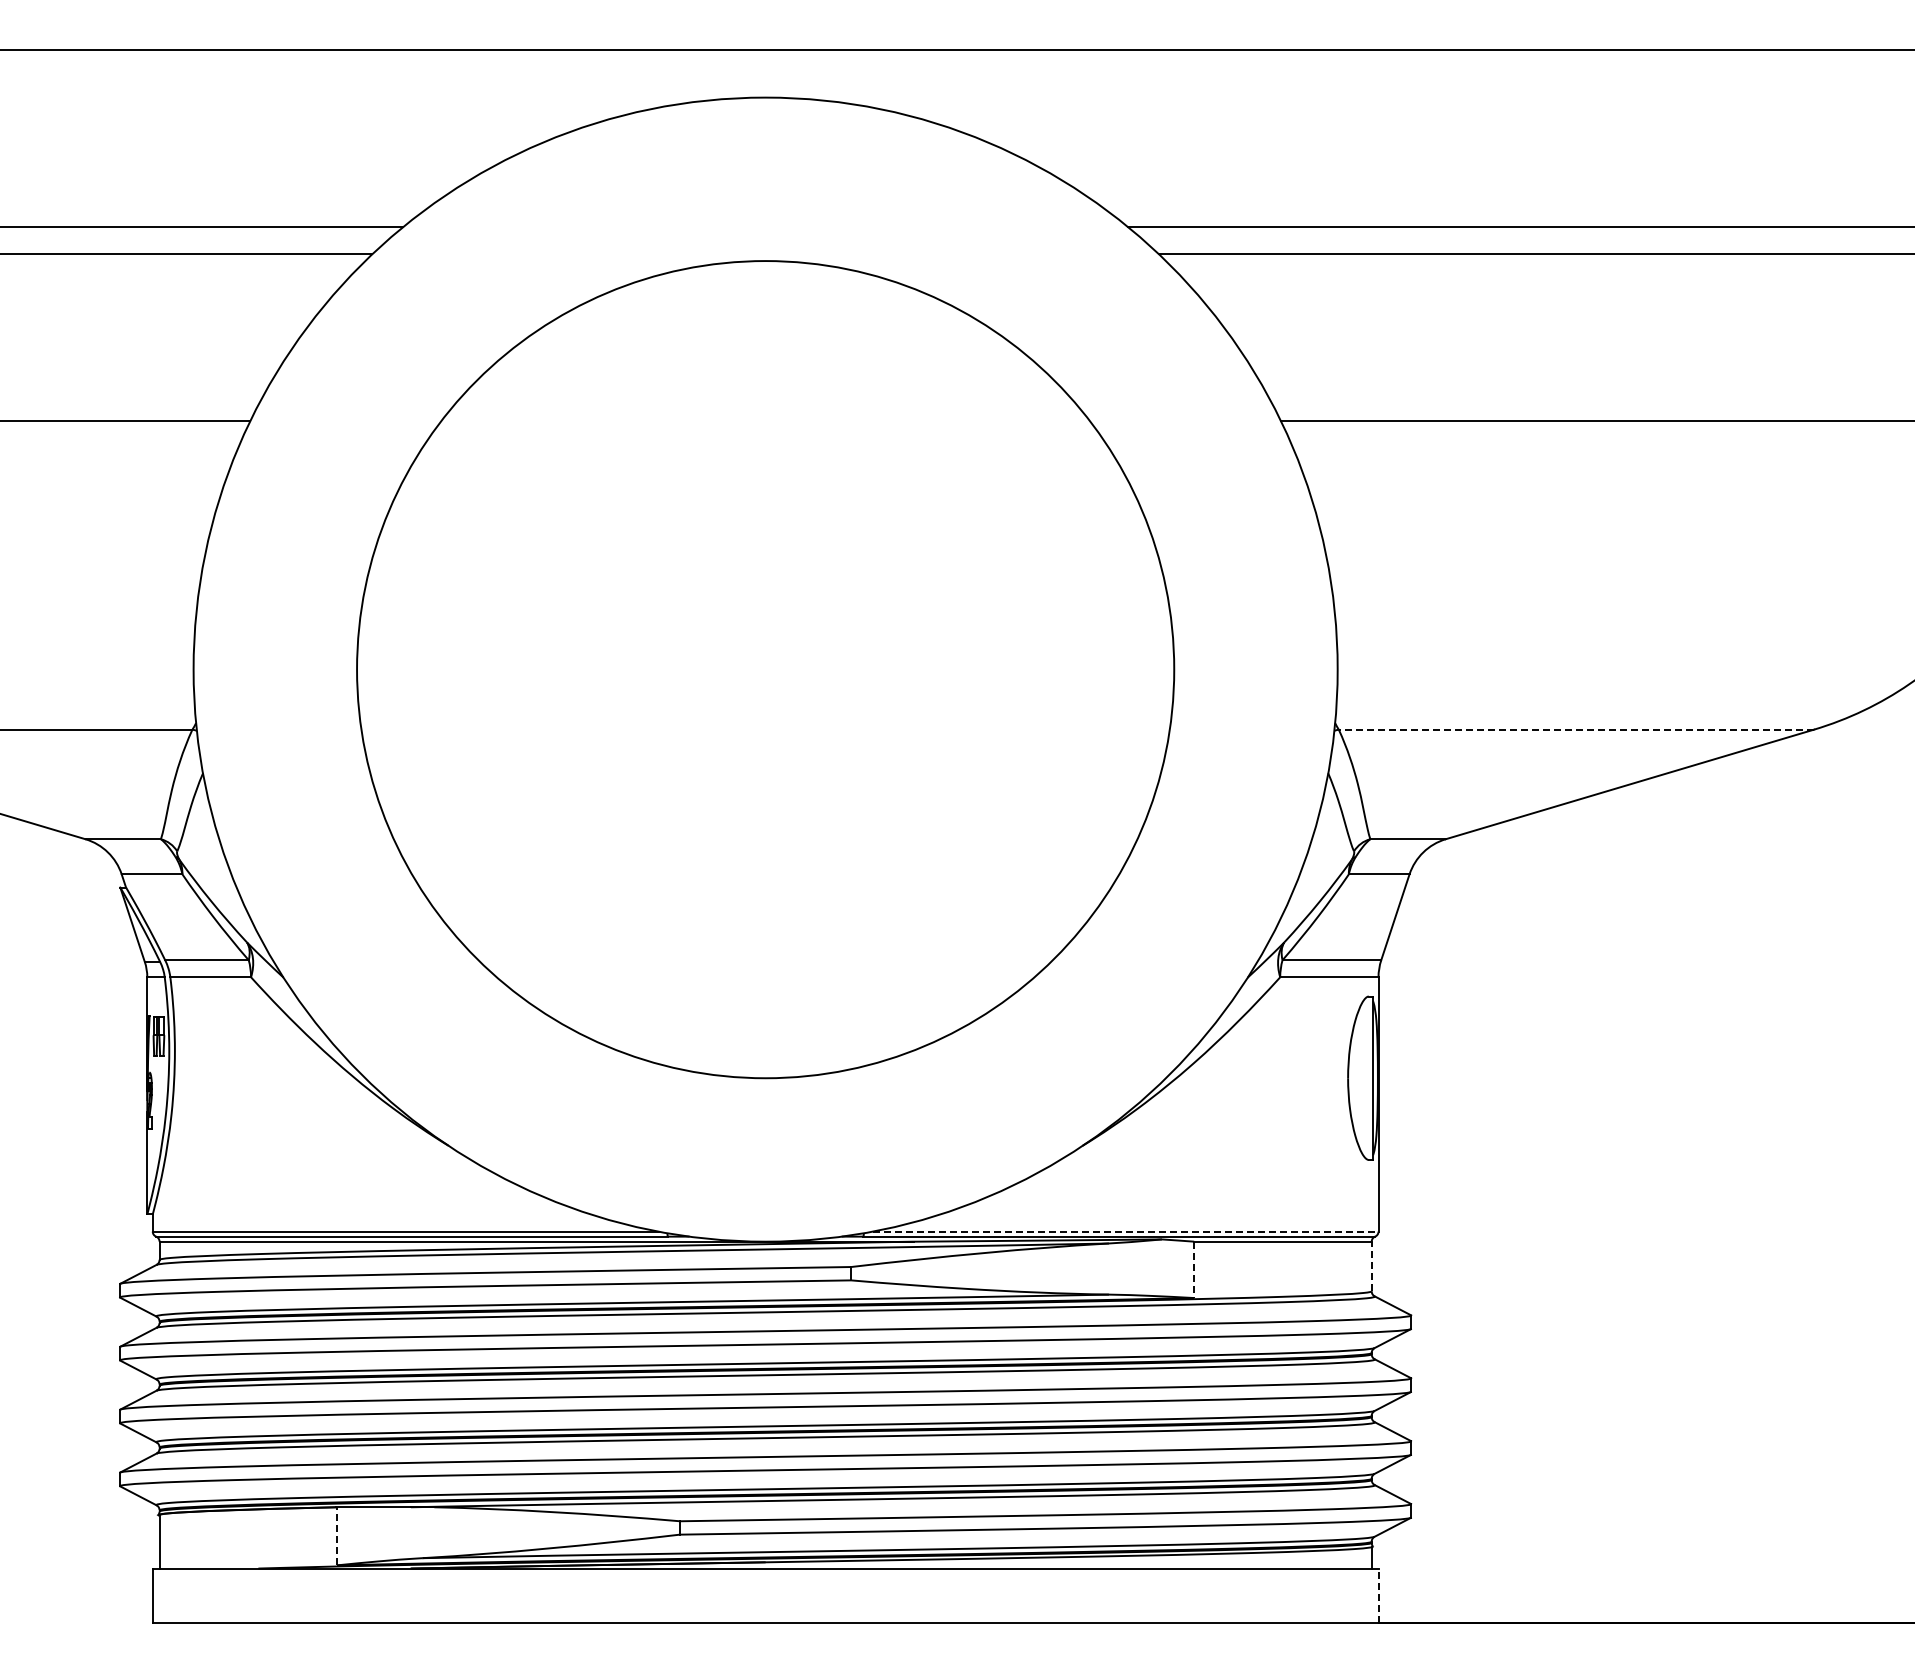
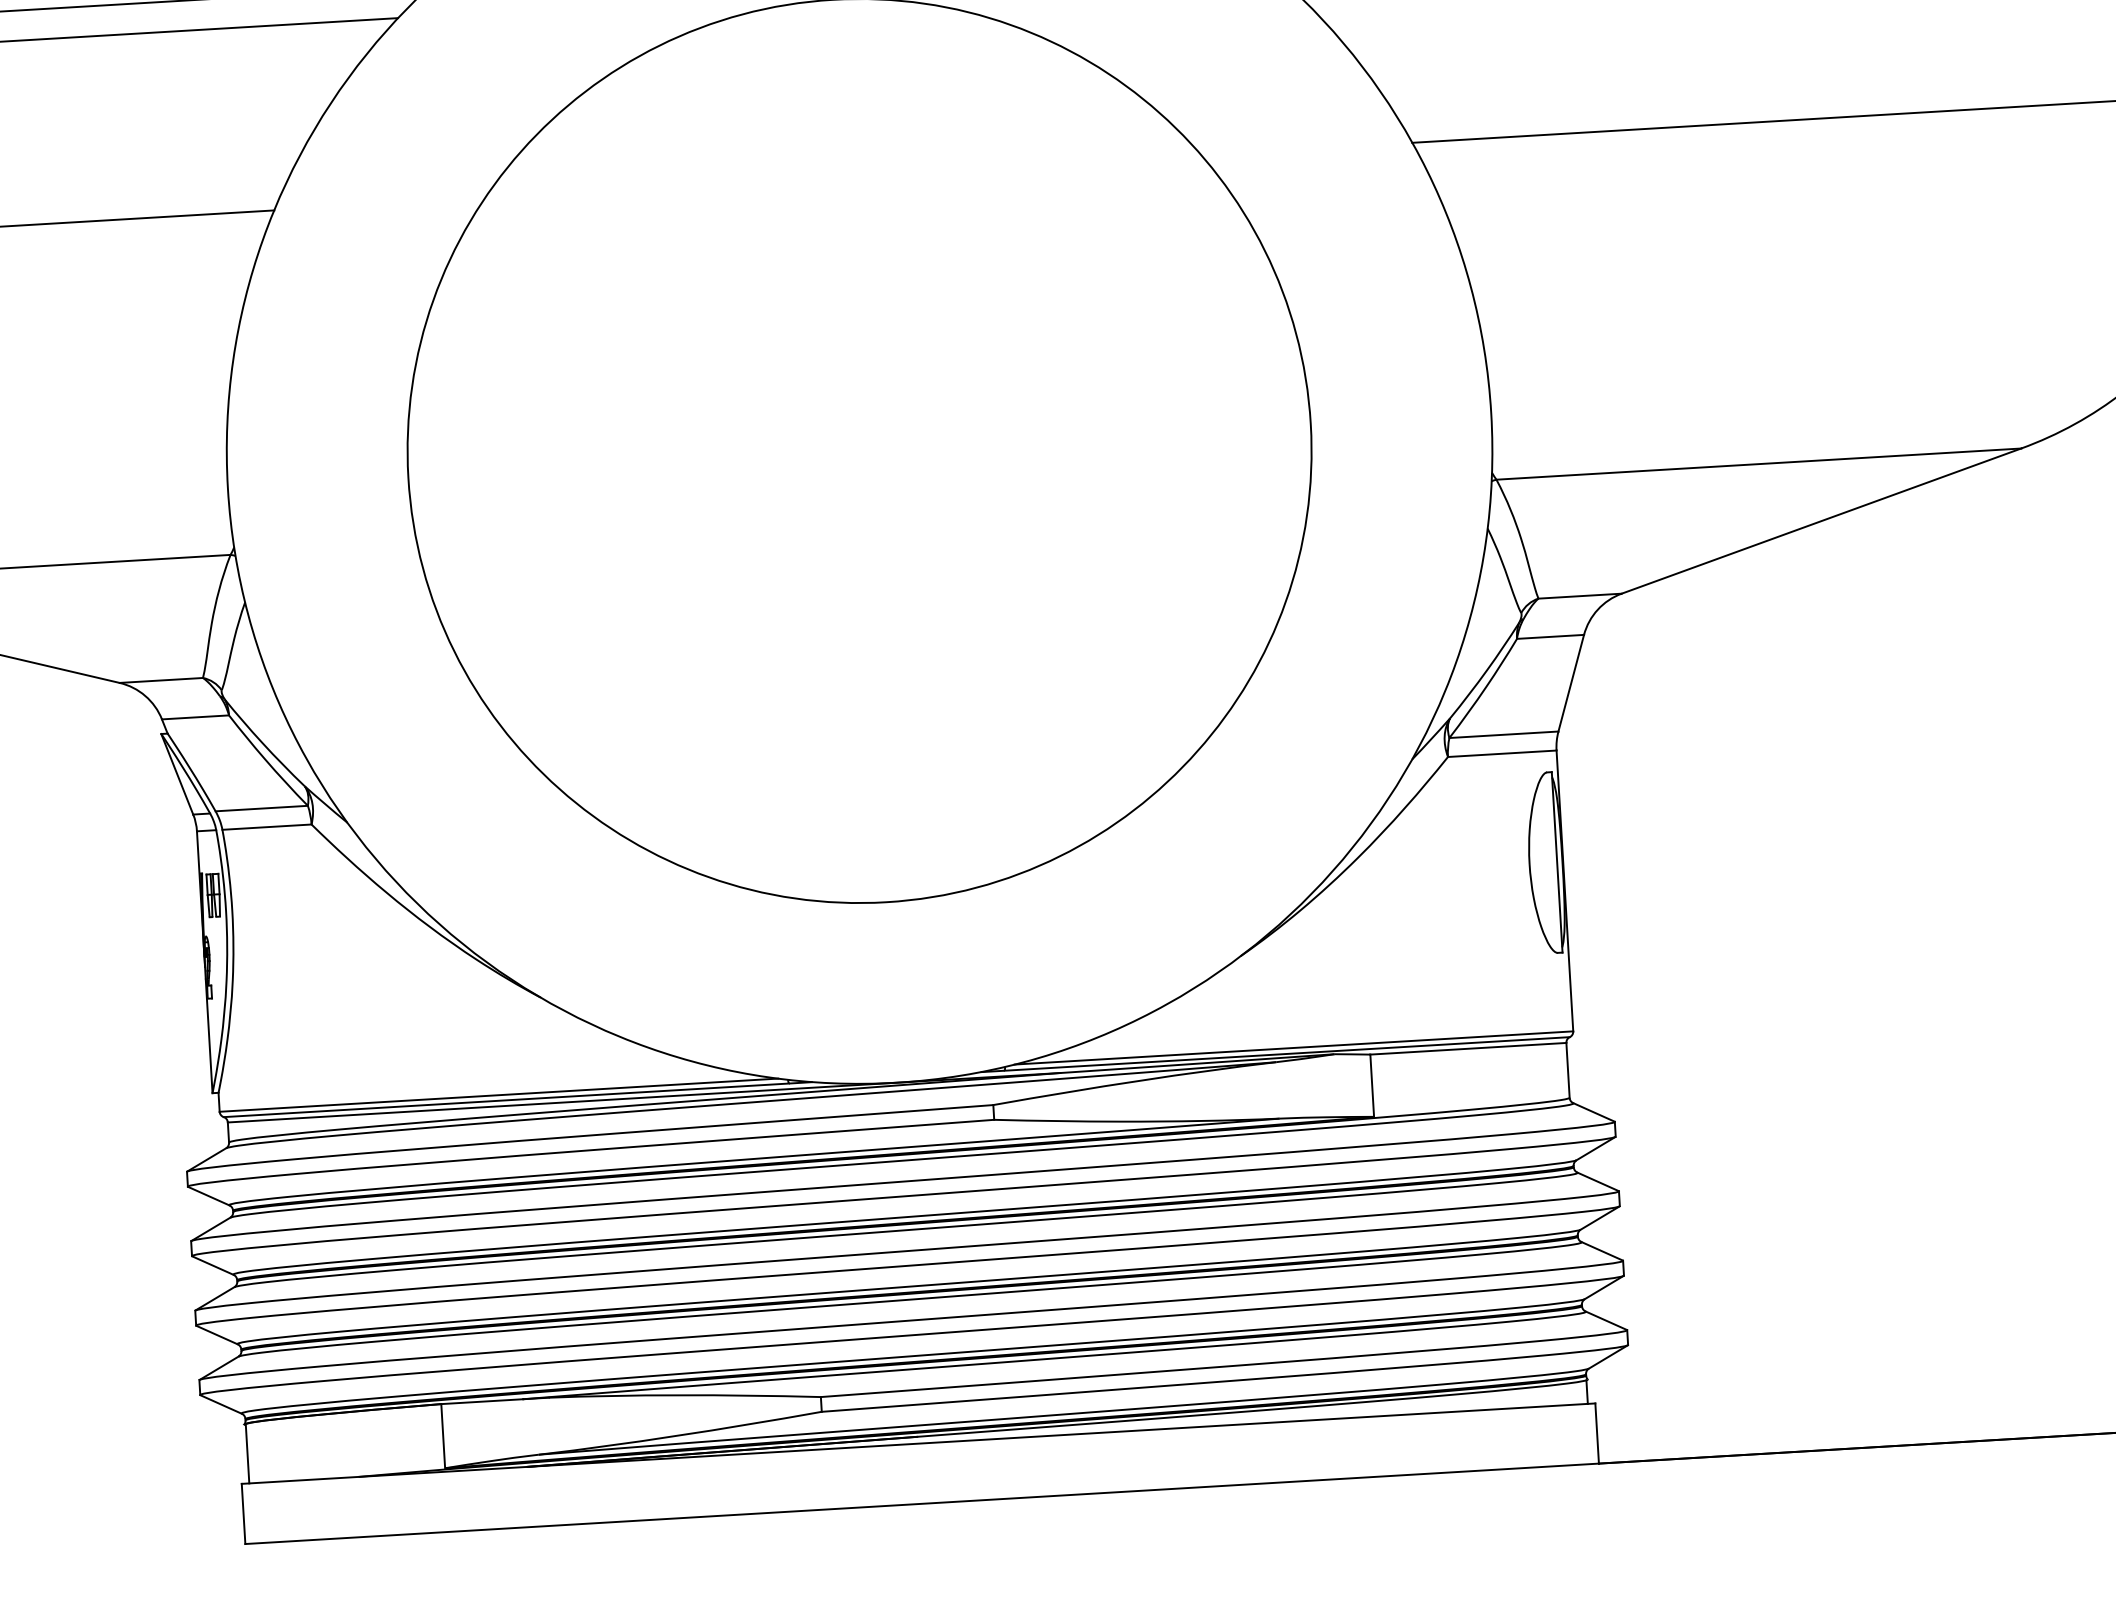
line: (1576, 729) -> (1758, 463), dashed -> solid
line: (1125, 1231) -> (1293, 1047), dashed -> solid
line: (1371, 1266) -> (1567, 1070), dashed -> solid
line: (1194, 1270) -> (1372, 1086), dashed -> solid
line: (337, 1535) -> (443, 1435), dashed -> solid
line: (1378, 1595) -> (1597, 1433), dashed -> solid

